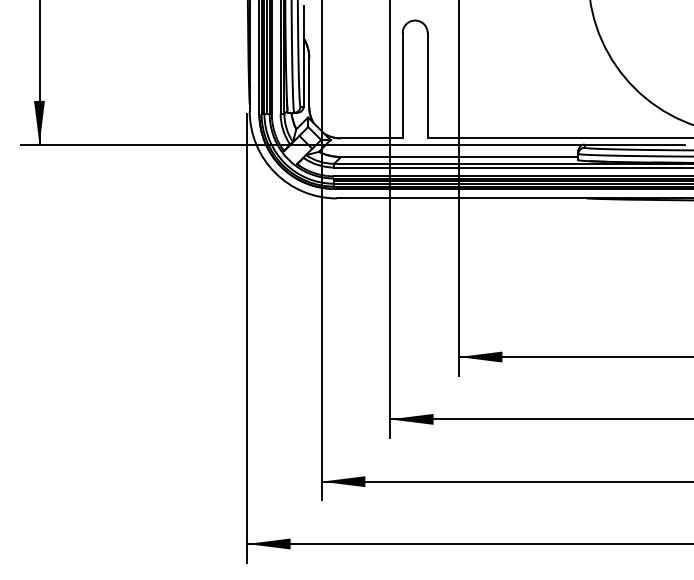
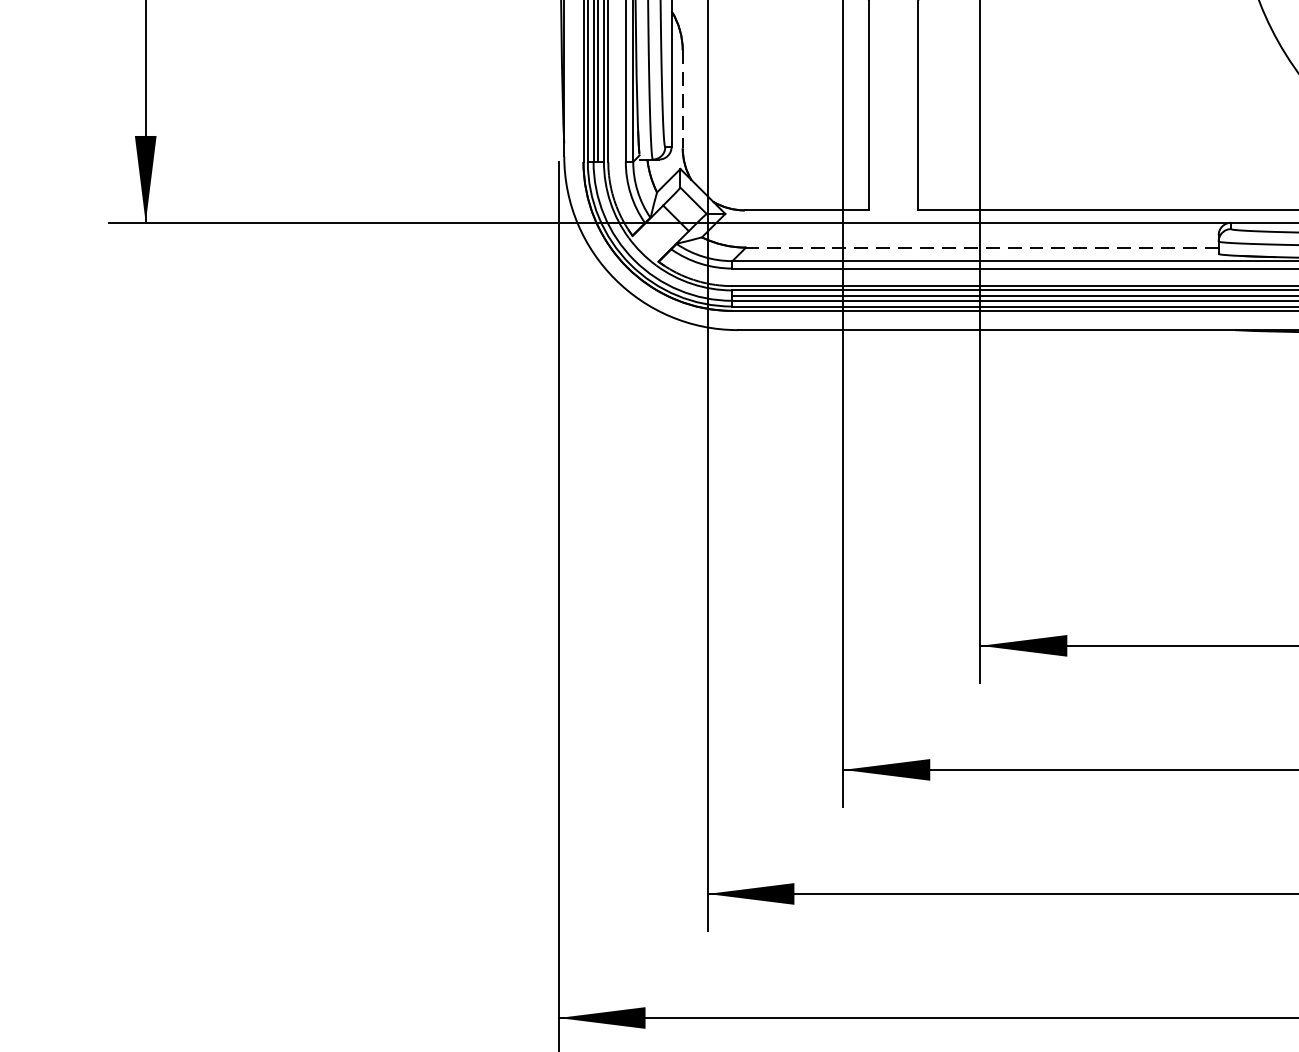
line: (309, 82) -> (683, 99), solid -> dashed
line: (459, 157) -> (981, 248), solid -> dashed

